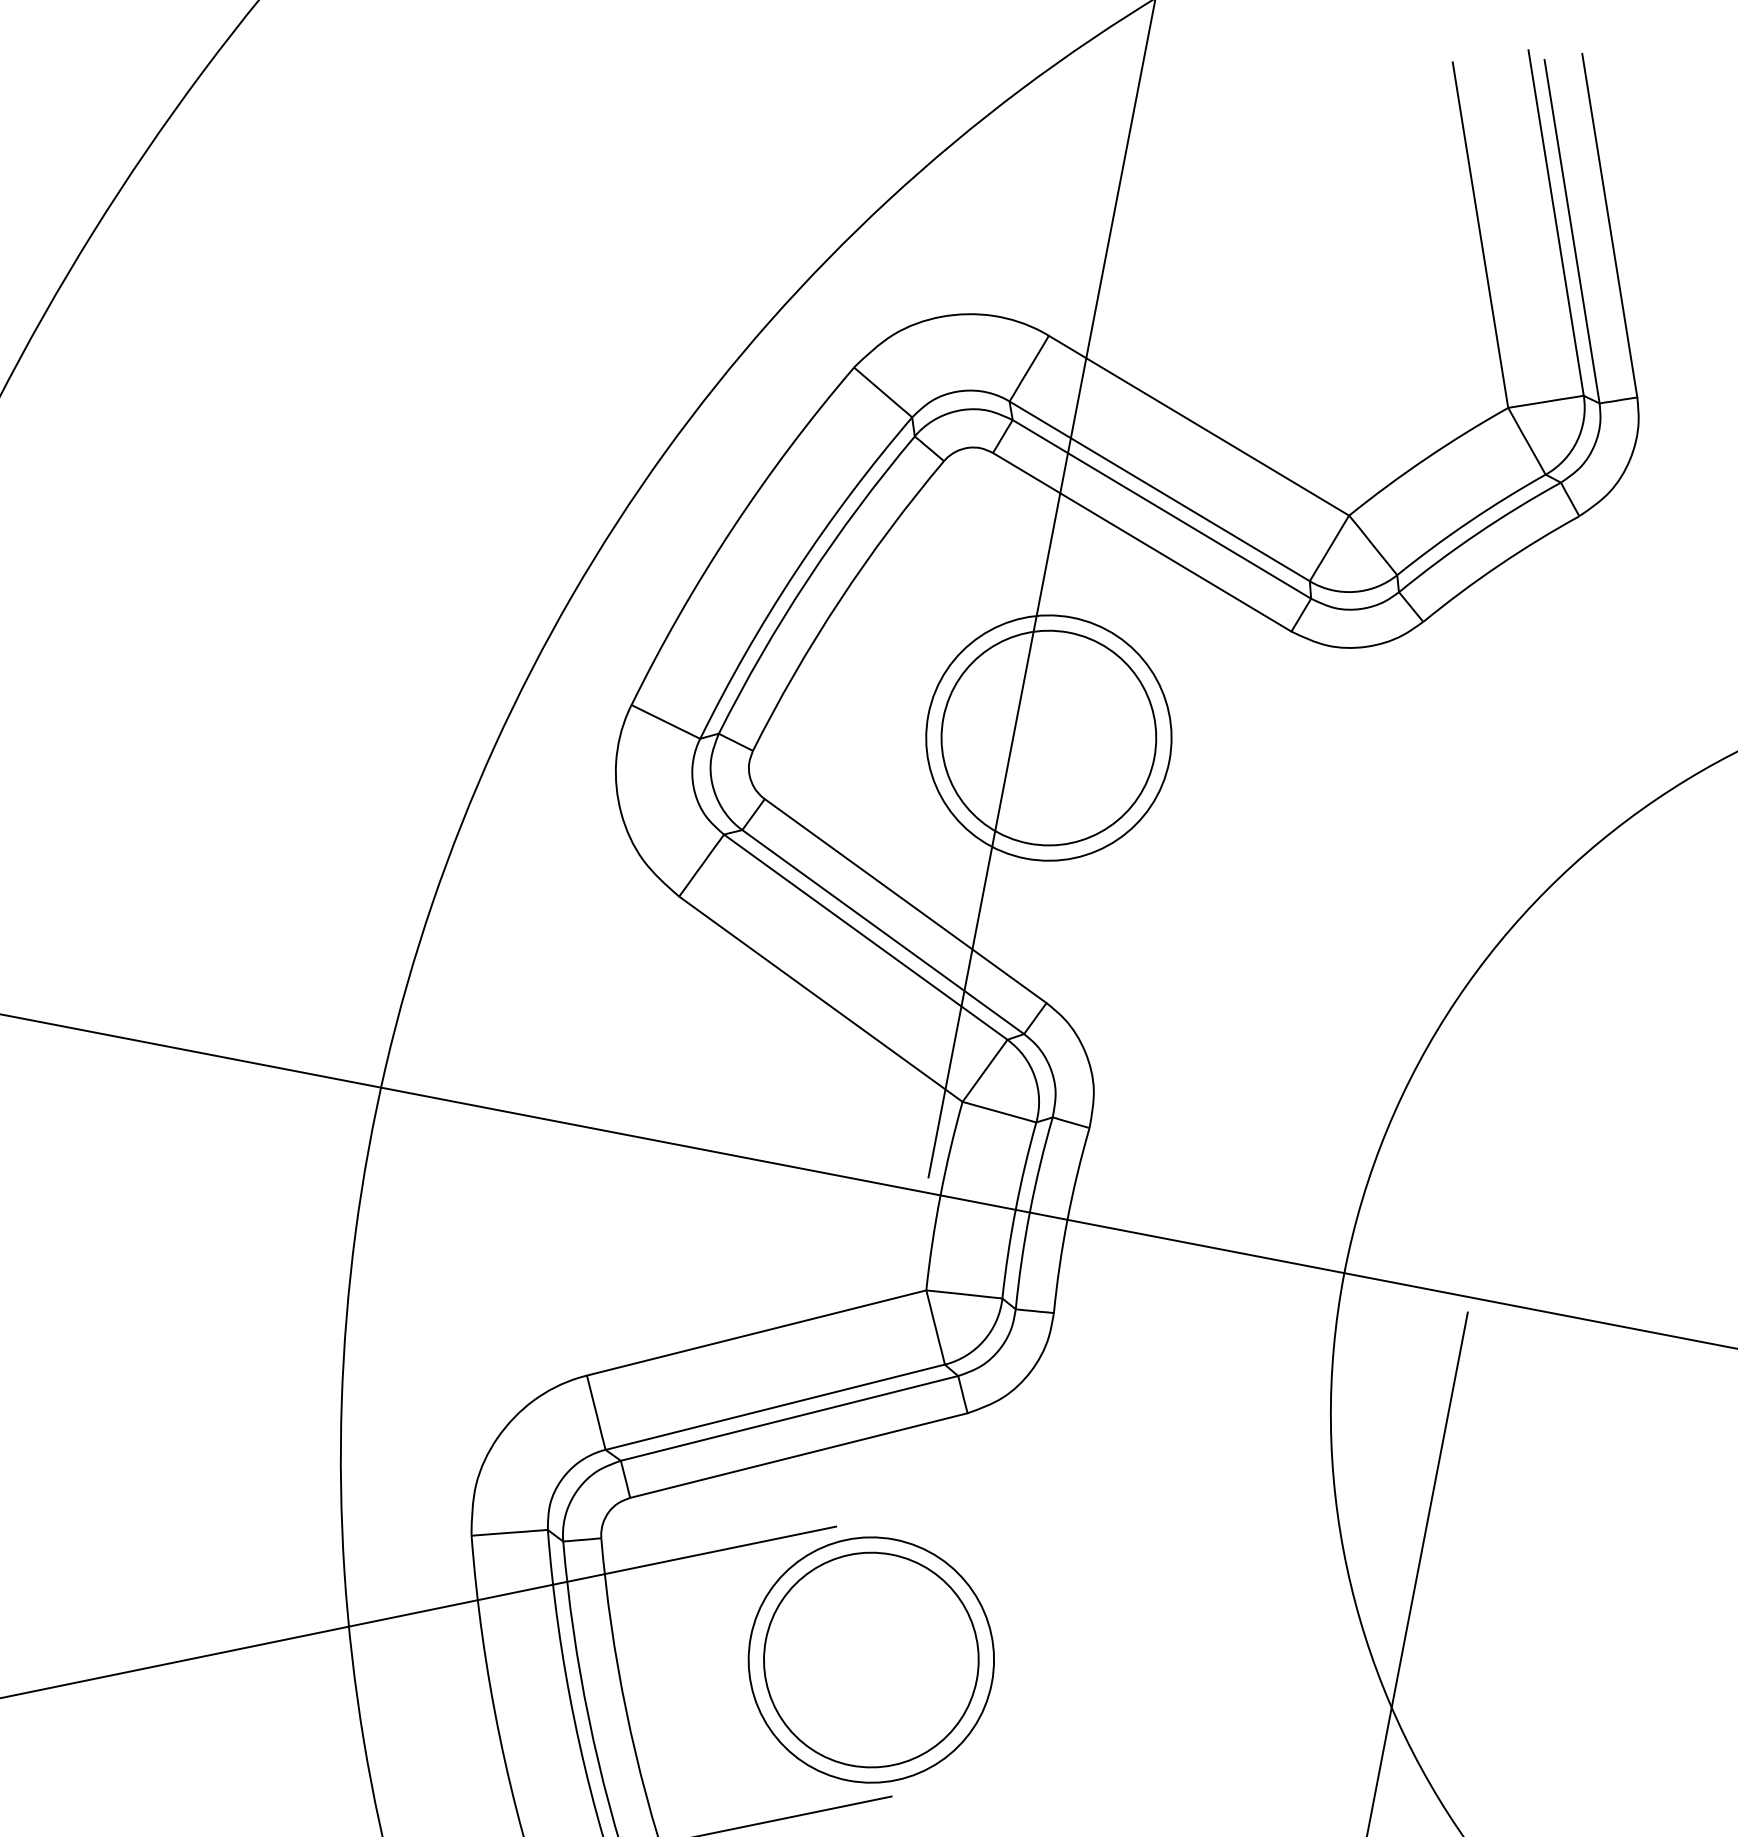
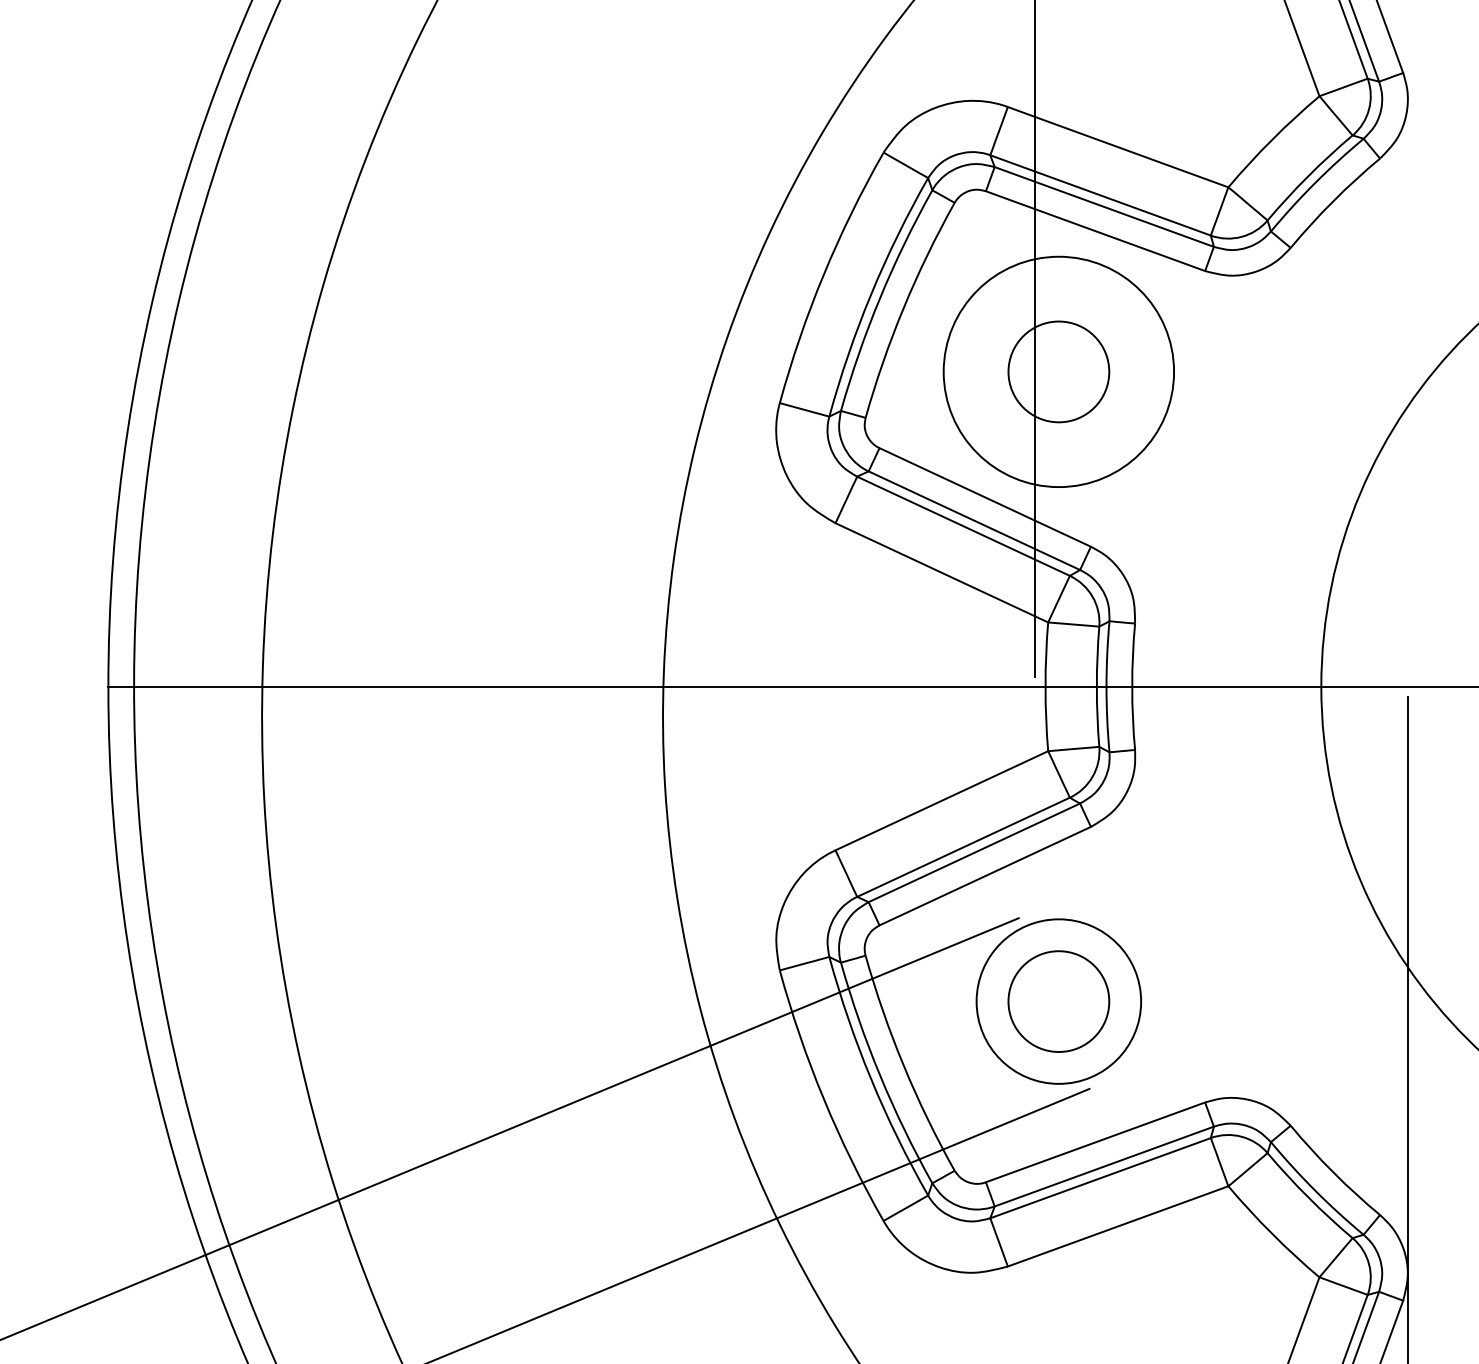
circle: (1048, 737) -> (1058, 371), size x0.7
circle: (1048, 737) -> (1058, 371), size x1.4
circle: (870, 1659) -> (1058, 1001), size x0.7

